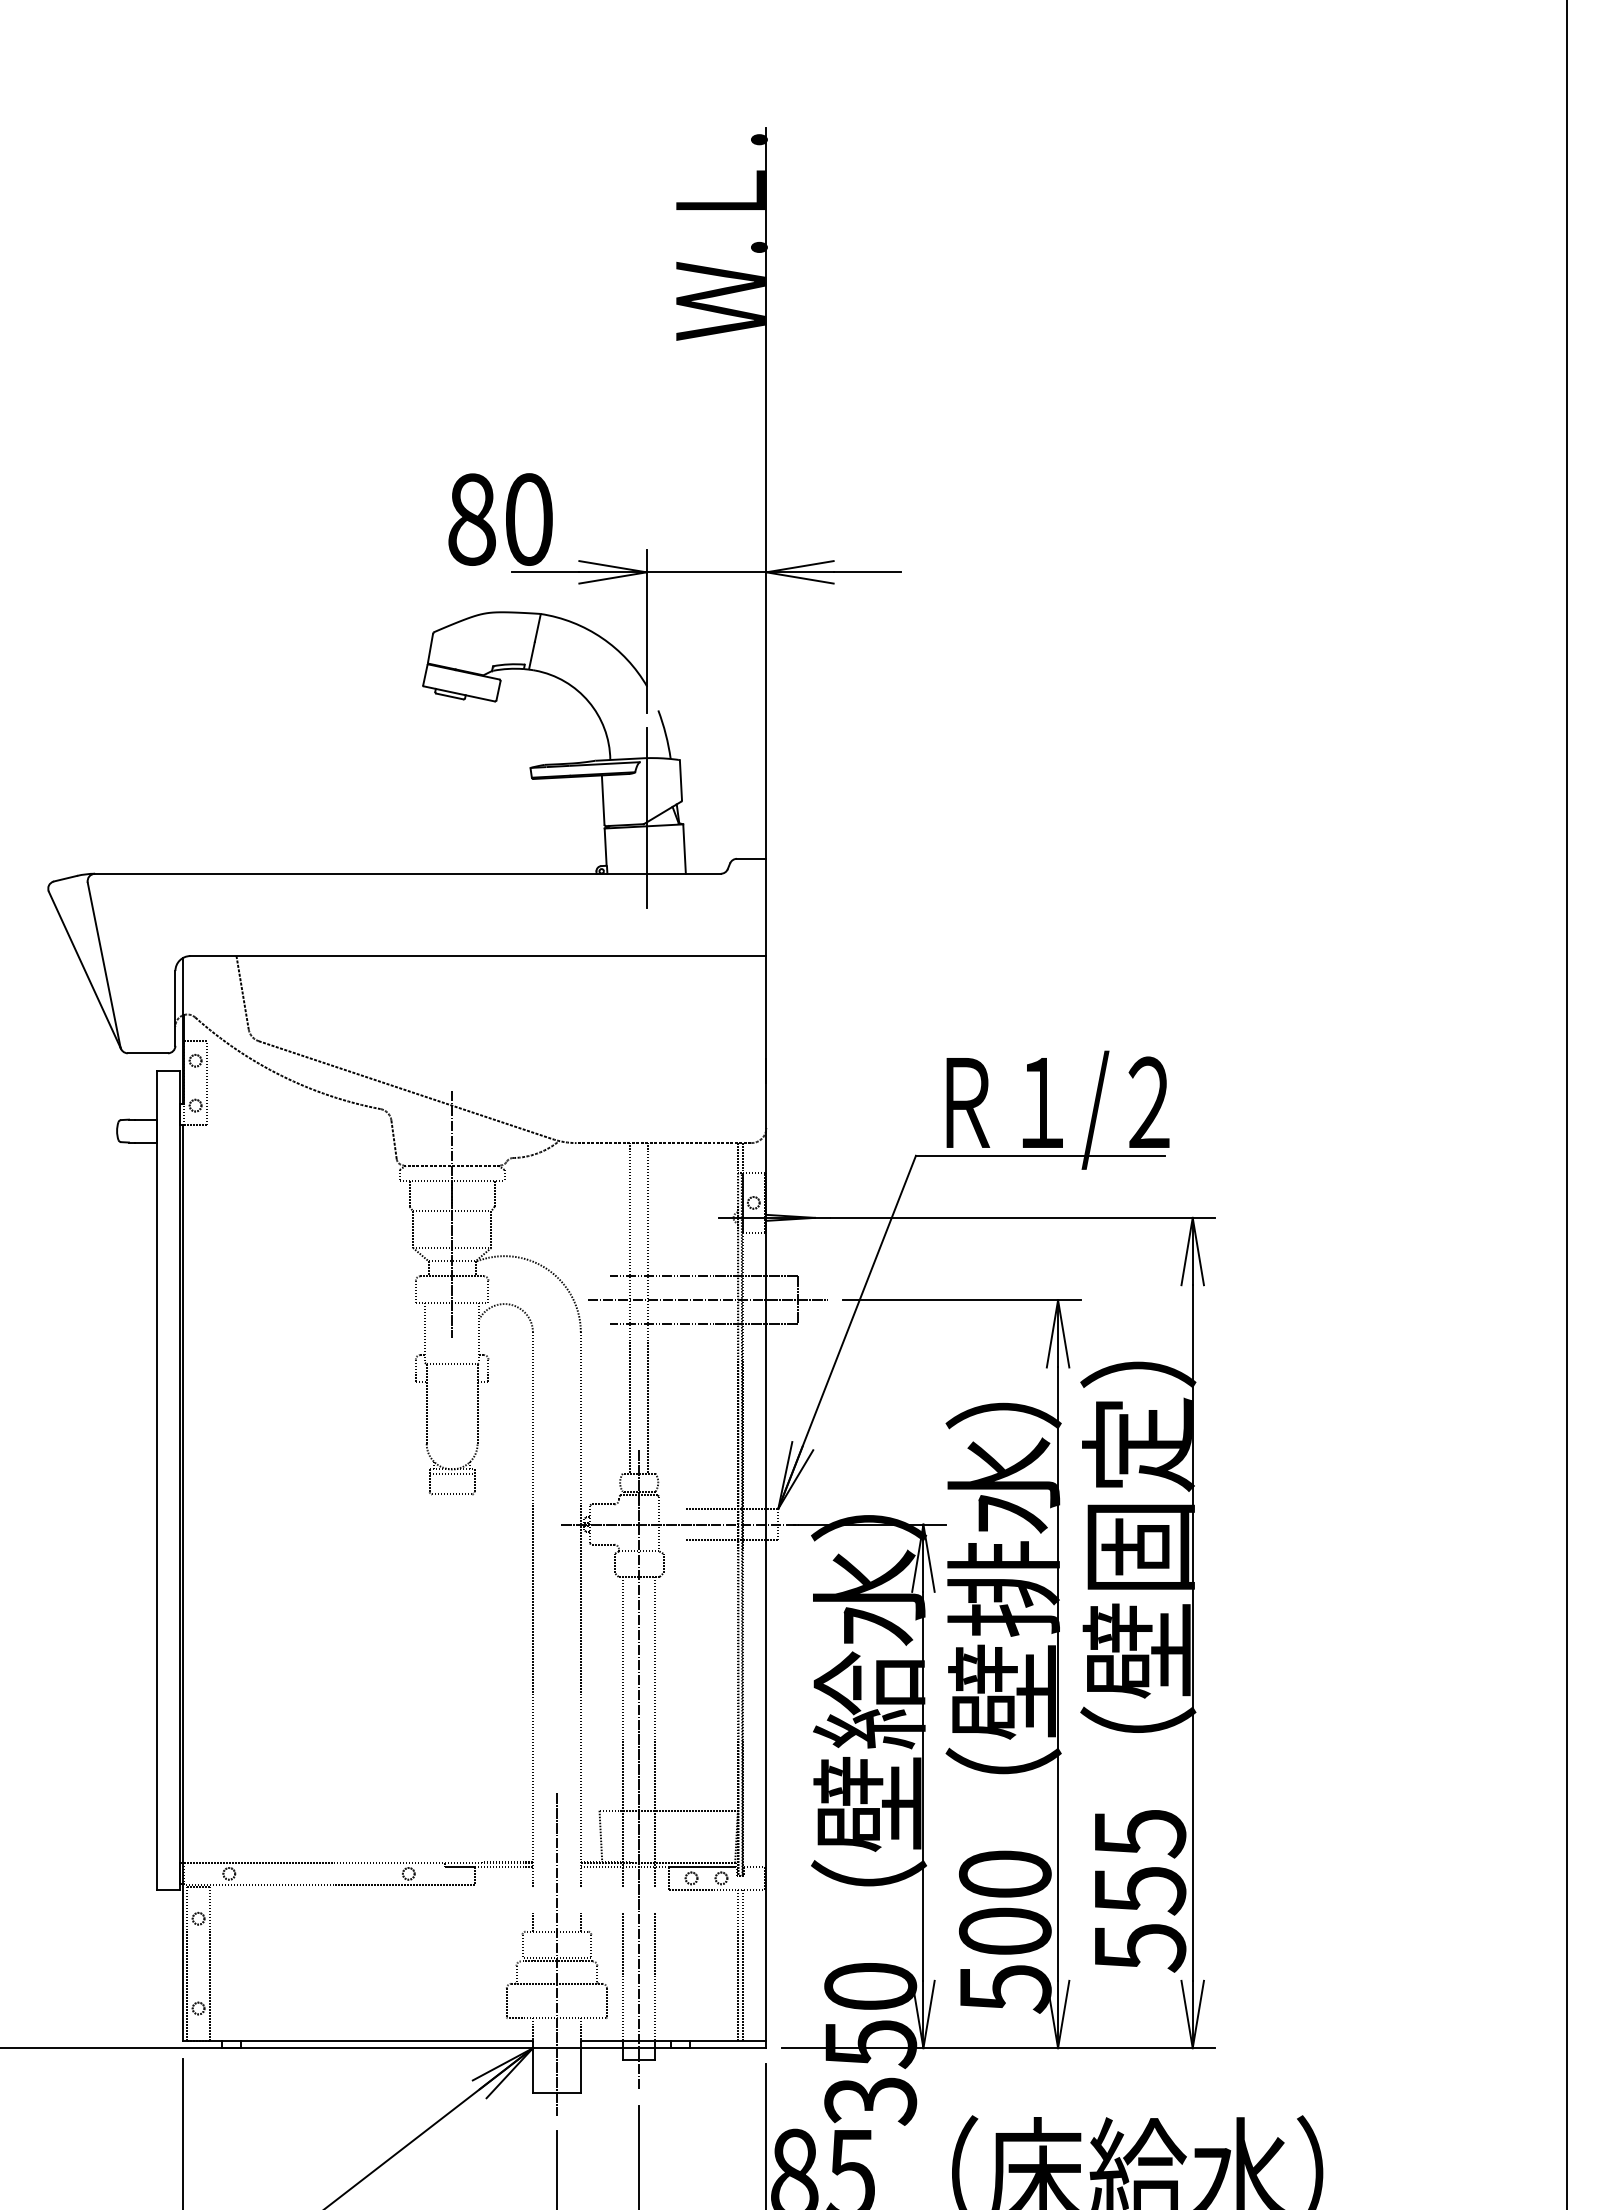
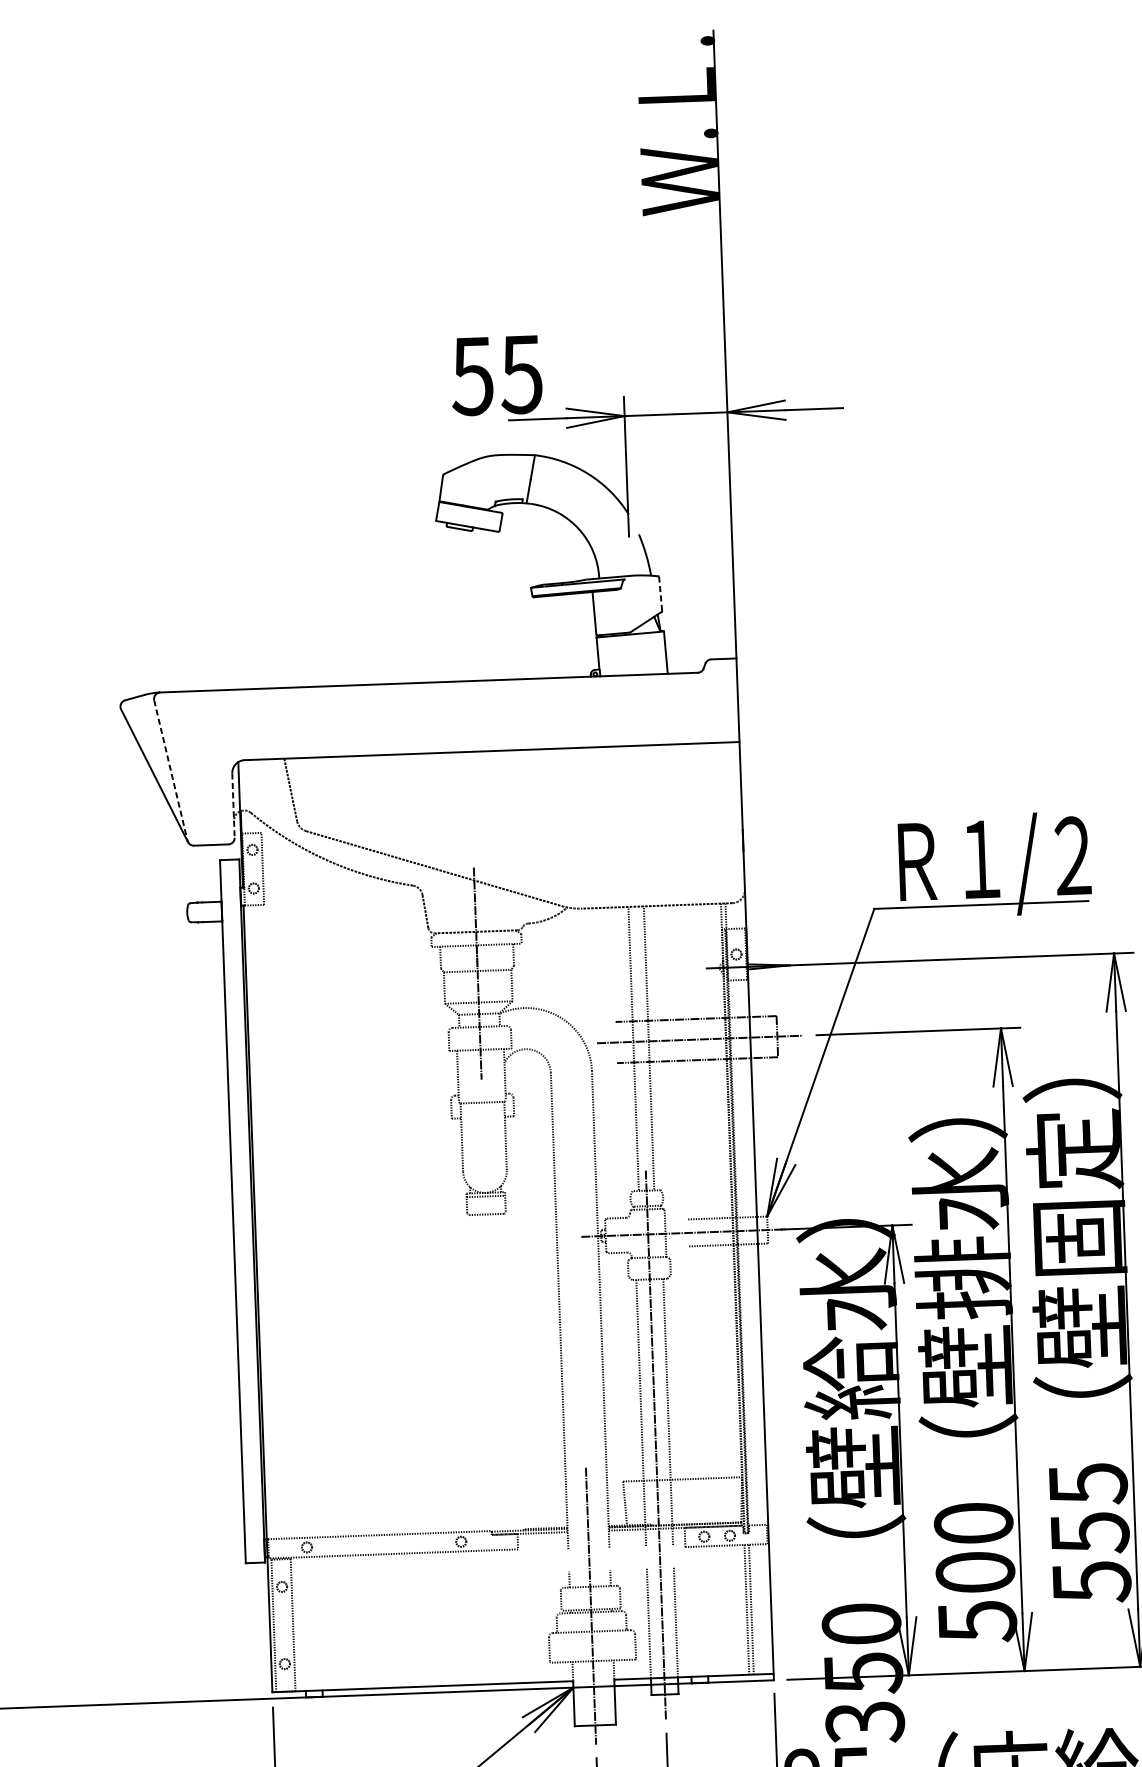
text: (499, 519) -> (496, 375), 80 -> 55
line: (680, 780) -> (660, 593), solid -> dashed
line: (646, 817) -> (632, 626), removed
line: (104, 965) -> (171, 770), solid -> dashed
line: (175, 1008) -> (233, 805), solid -> dashed

